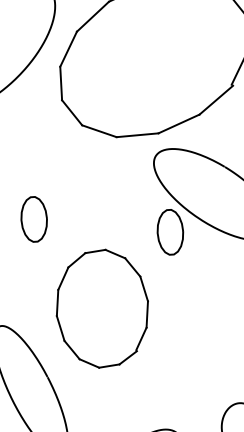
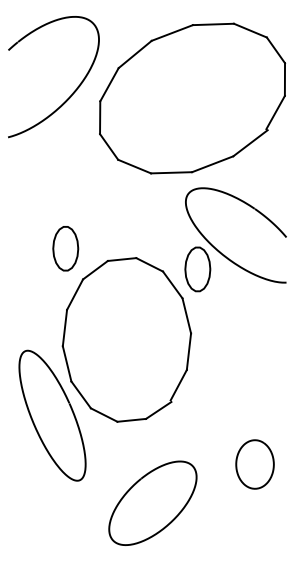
part: (101, 308) -> (126, 339), size x1.43

